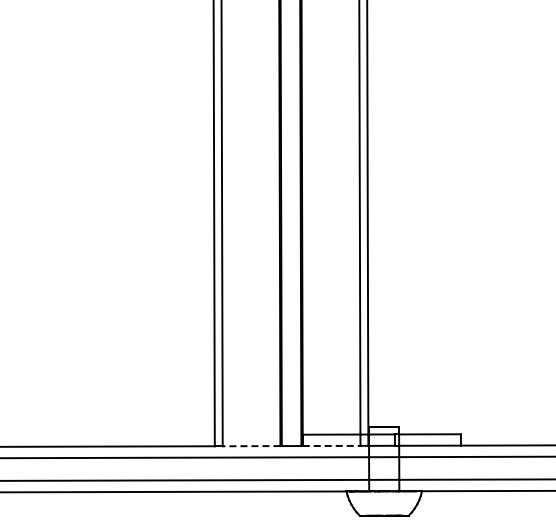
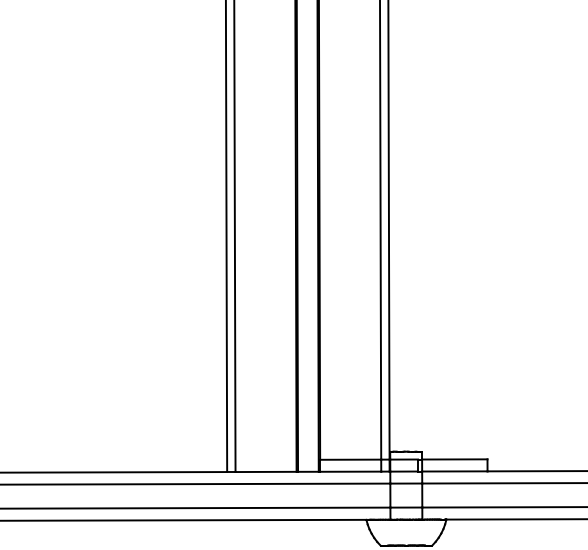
line: (331, 445) -> (350, 471), dashed -> solid
line: (251, 446) -> (265, 472), dashed -> solid

